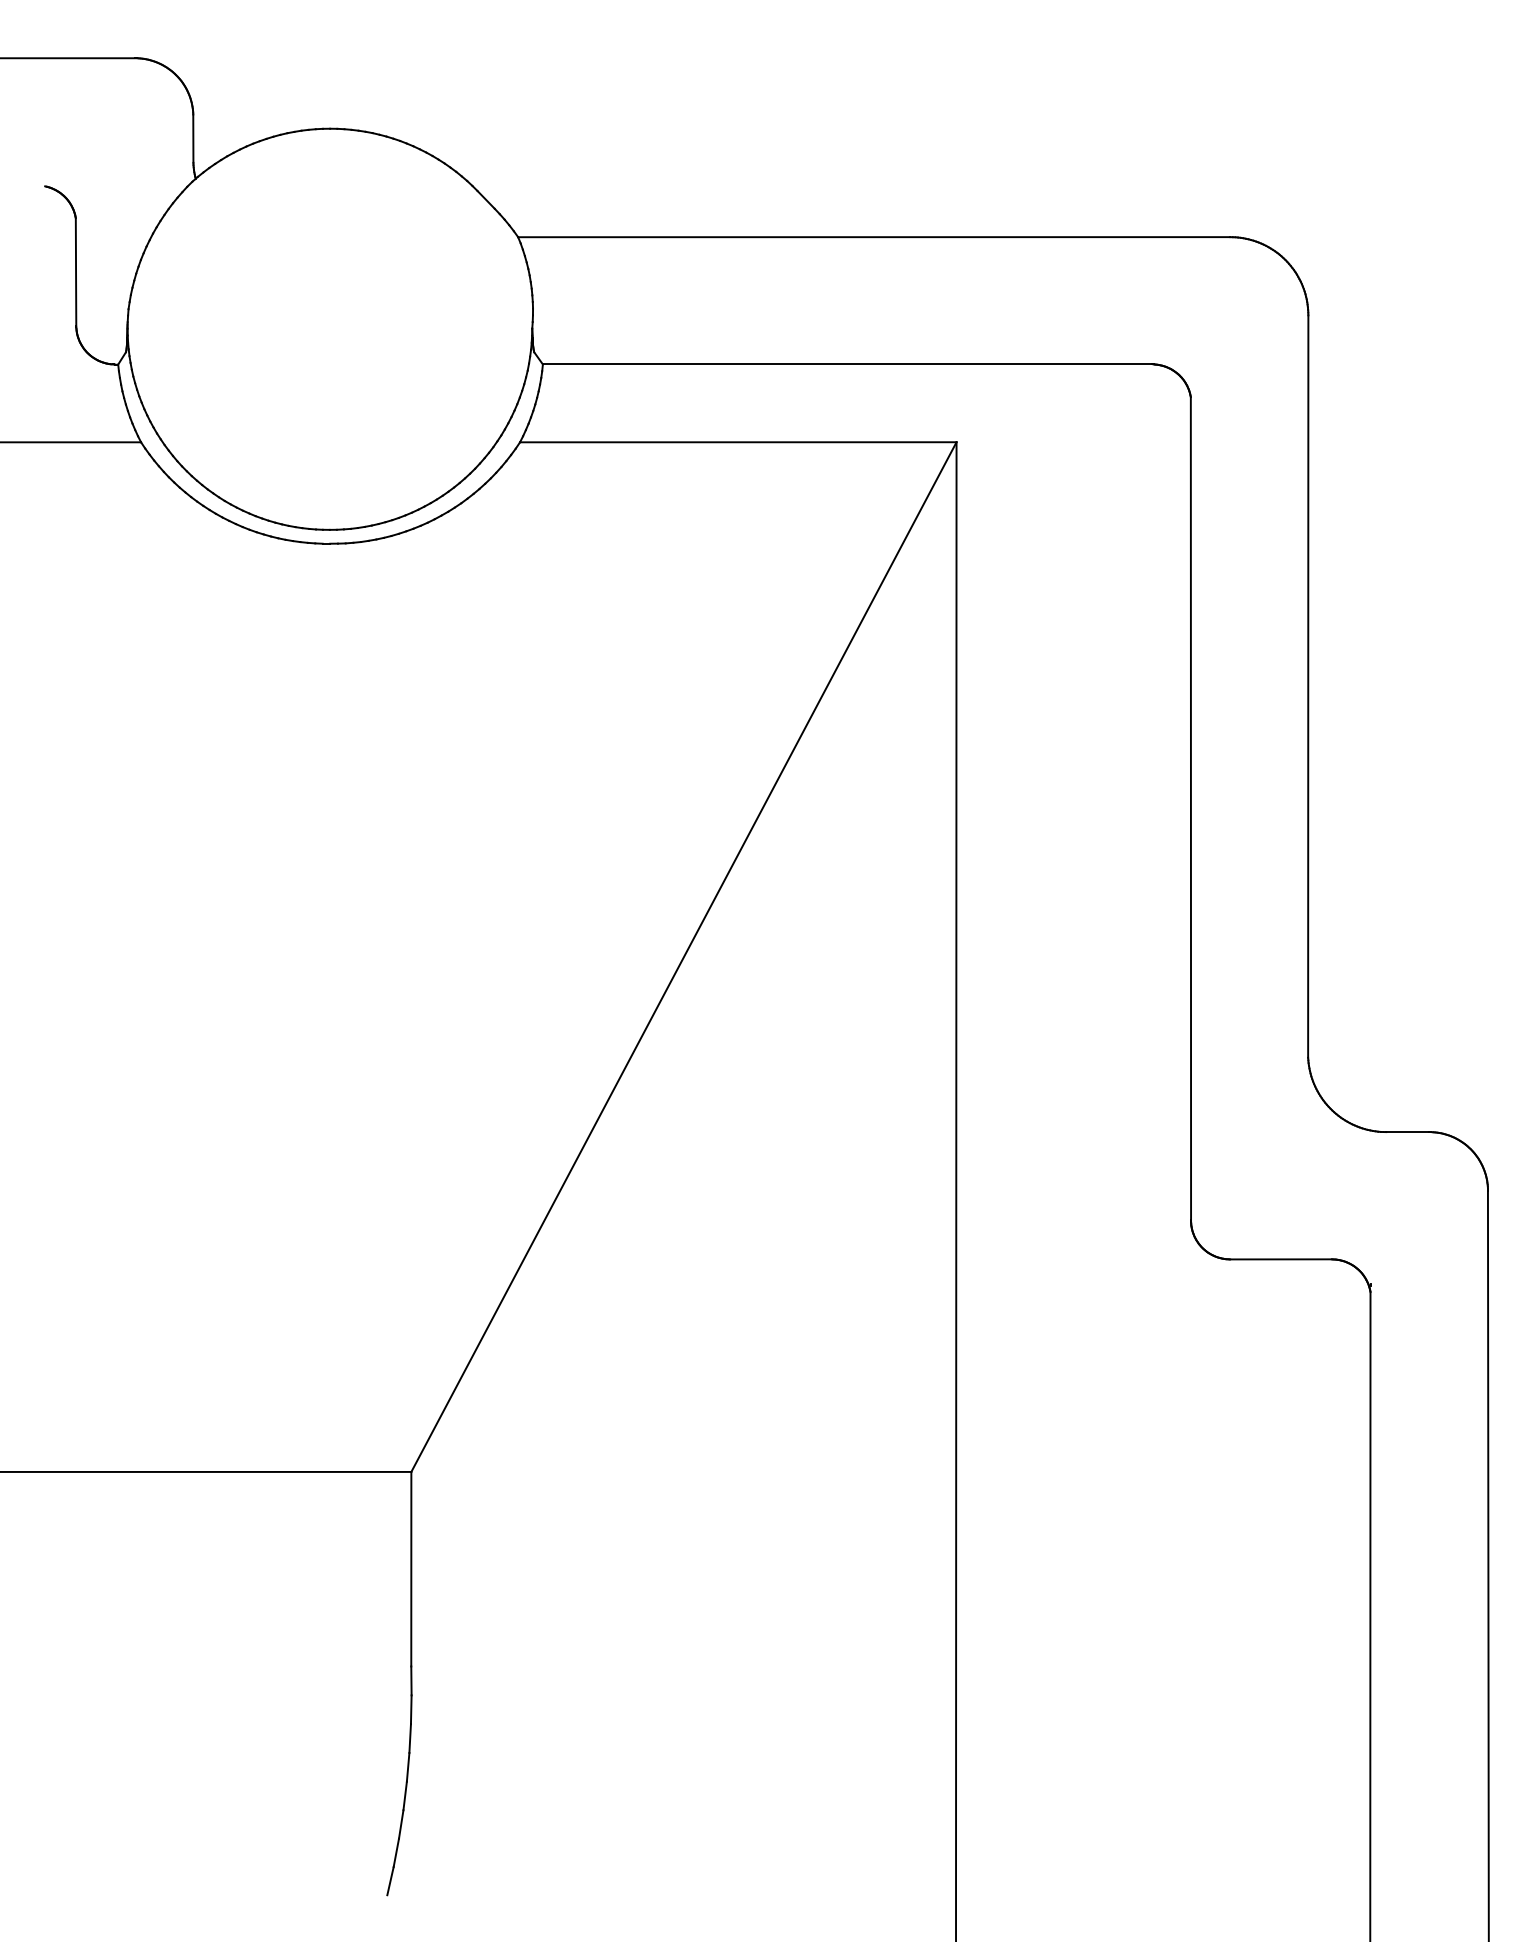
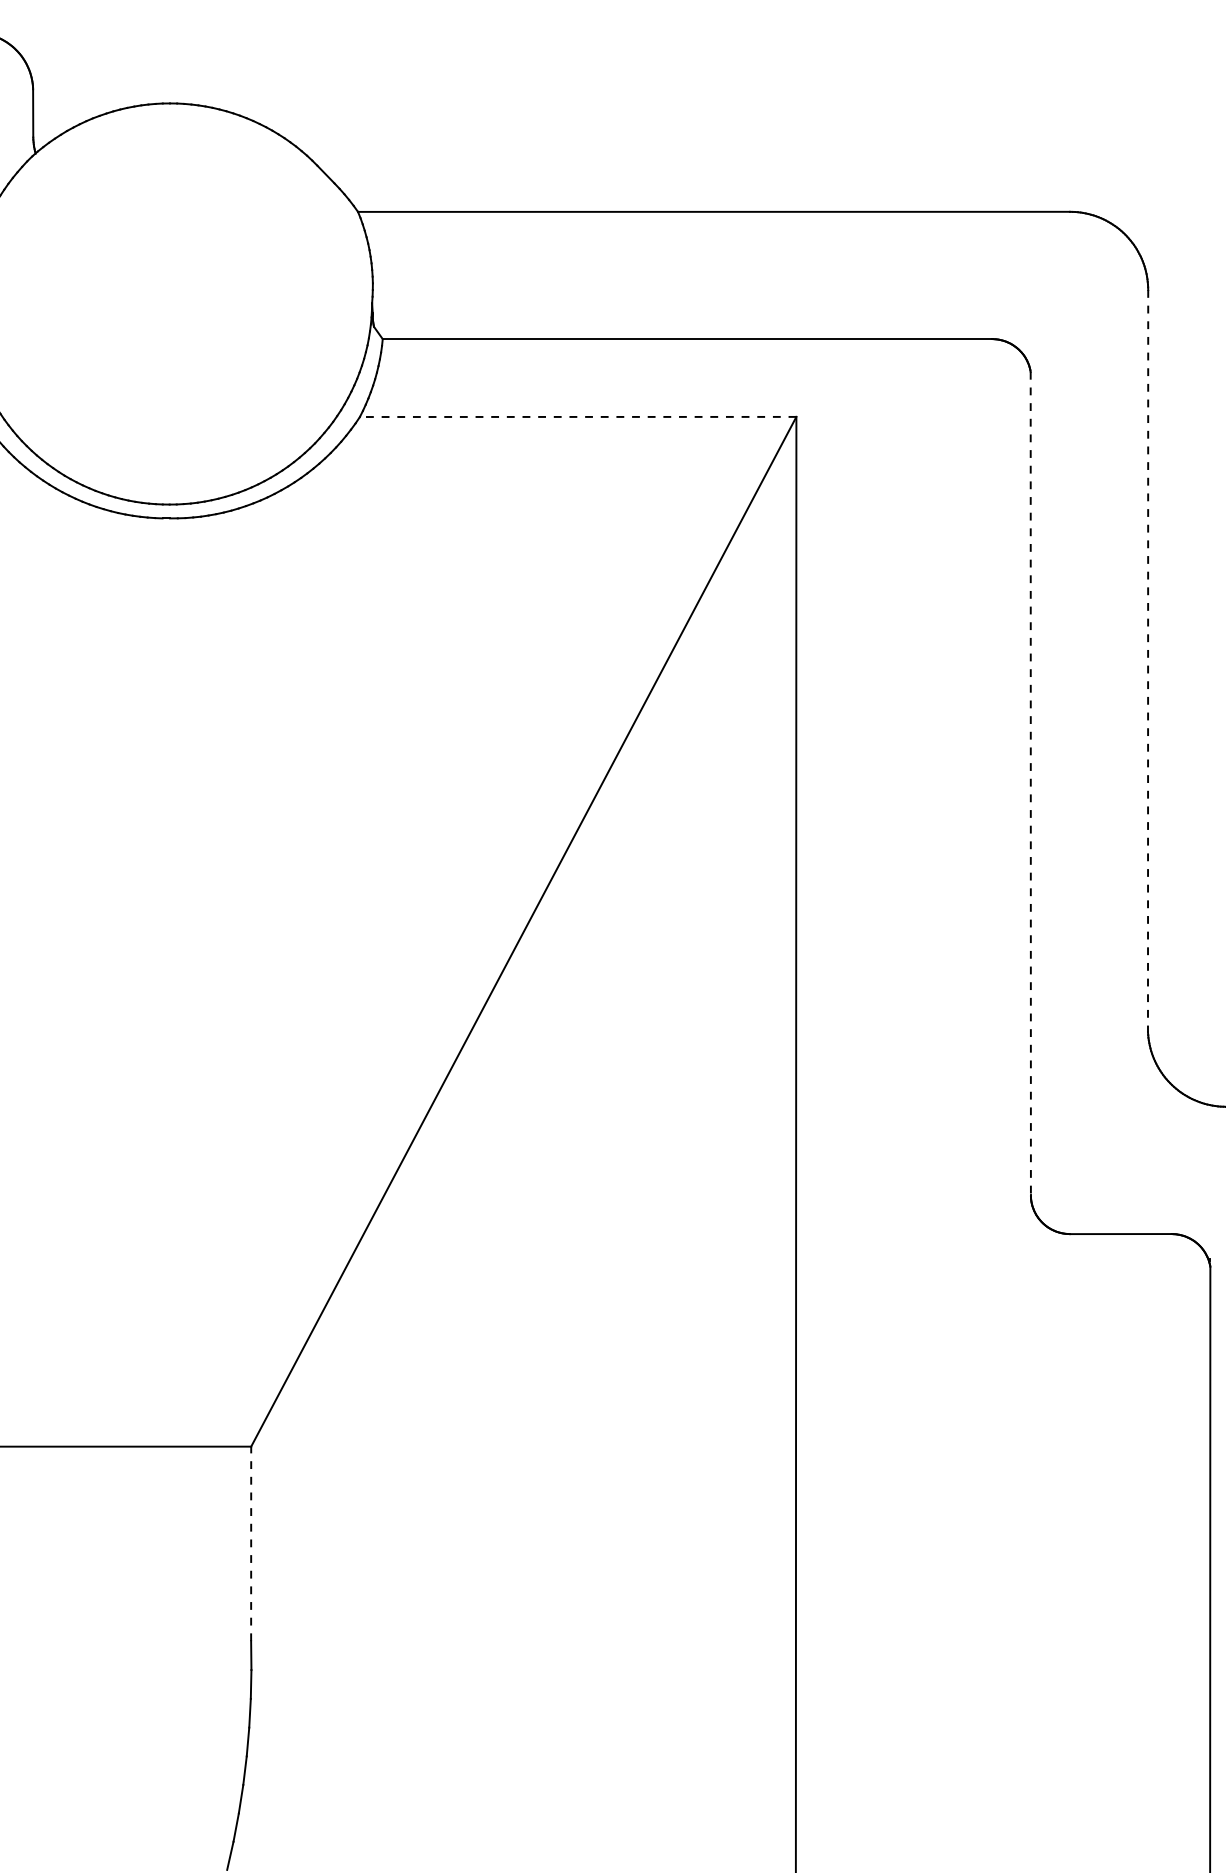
line: (737, 442) -> (577, 417), solid -> dashed
line: (1308, 687) -> (1148, 662), solid -> dashed
line: (1190, 808) -> (1030, 783), solid -> dashed
line: (411, 1568) -> (251, 1543), solid -> dashed

